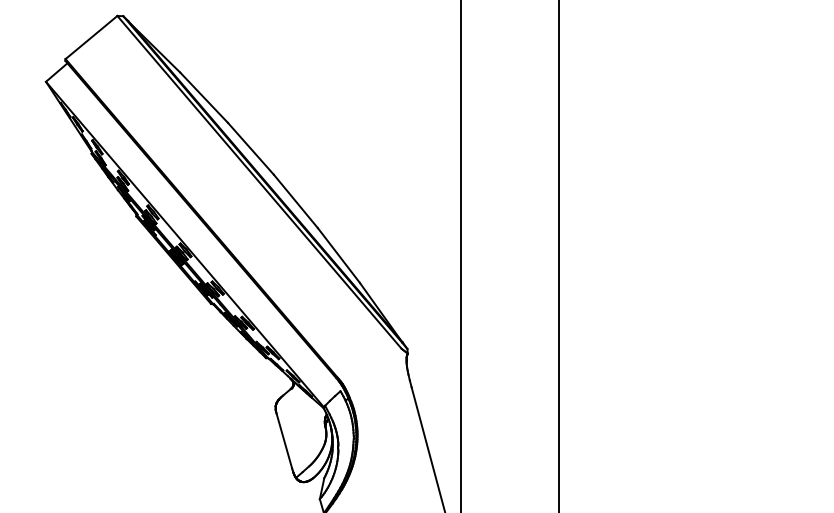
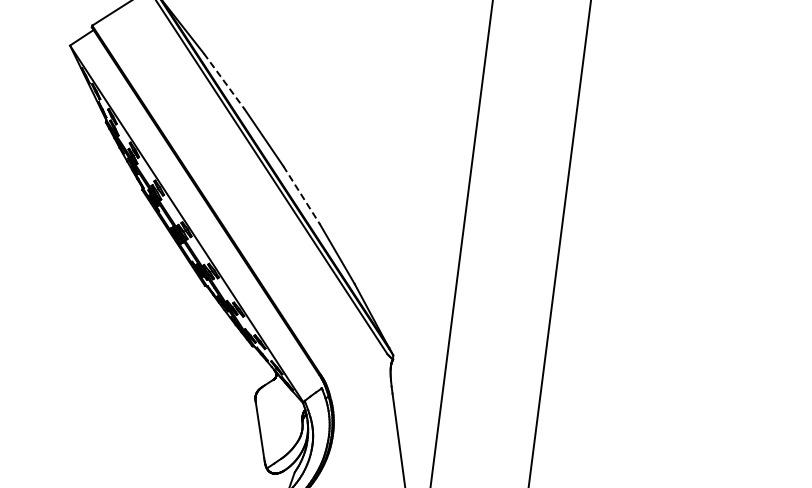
line: (204, 97) -> (224, 81), solid -> dashed
line: (295, 201) -> (301, 195), solid -> dashed

